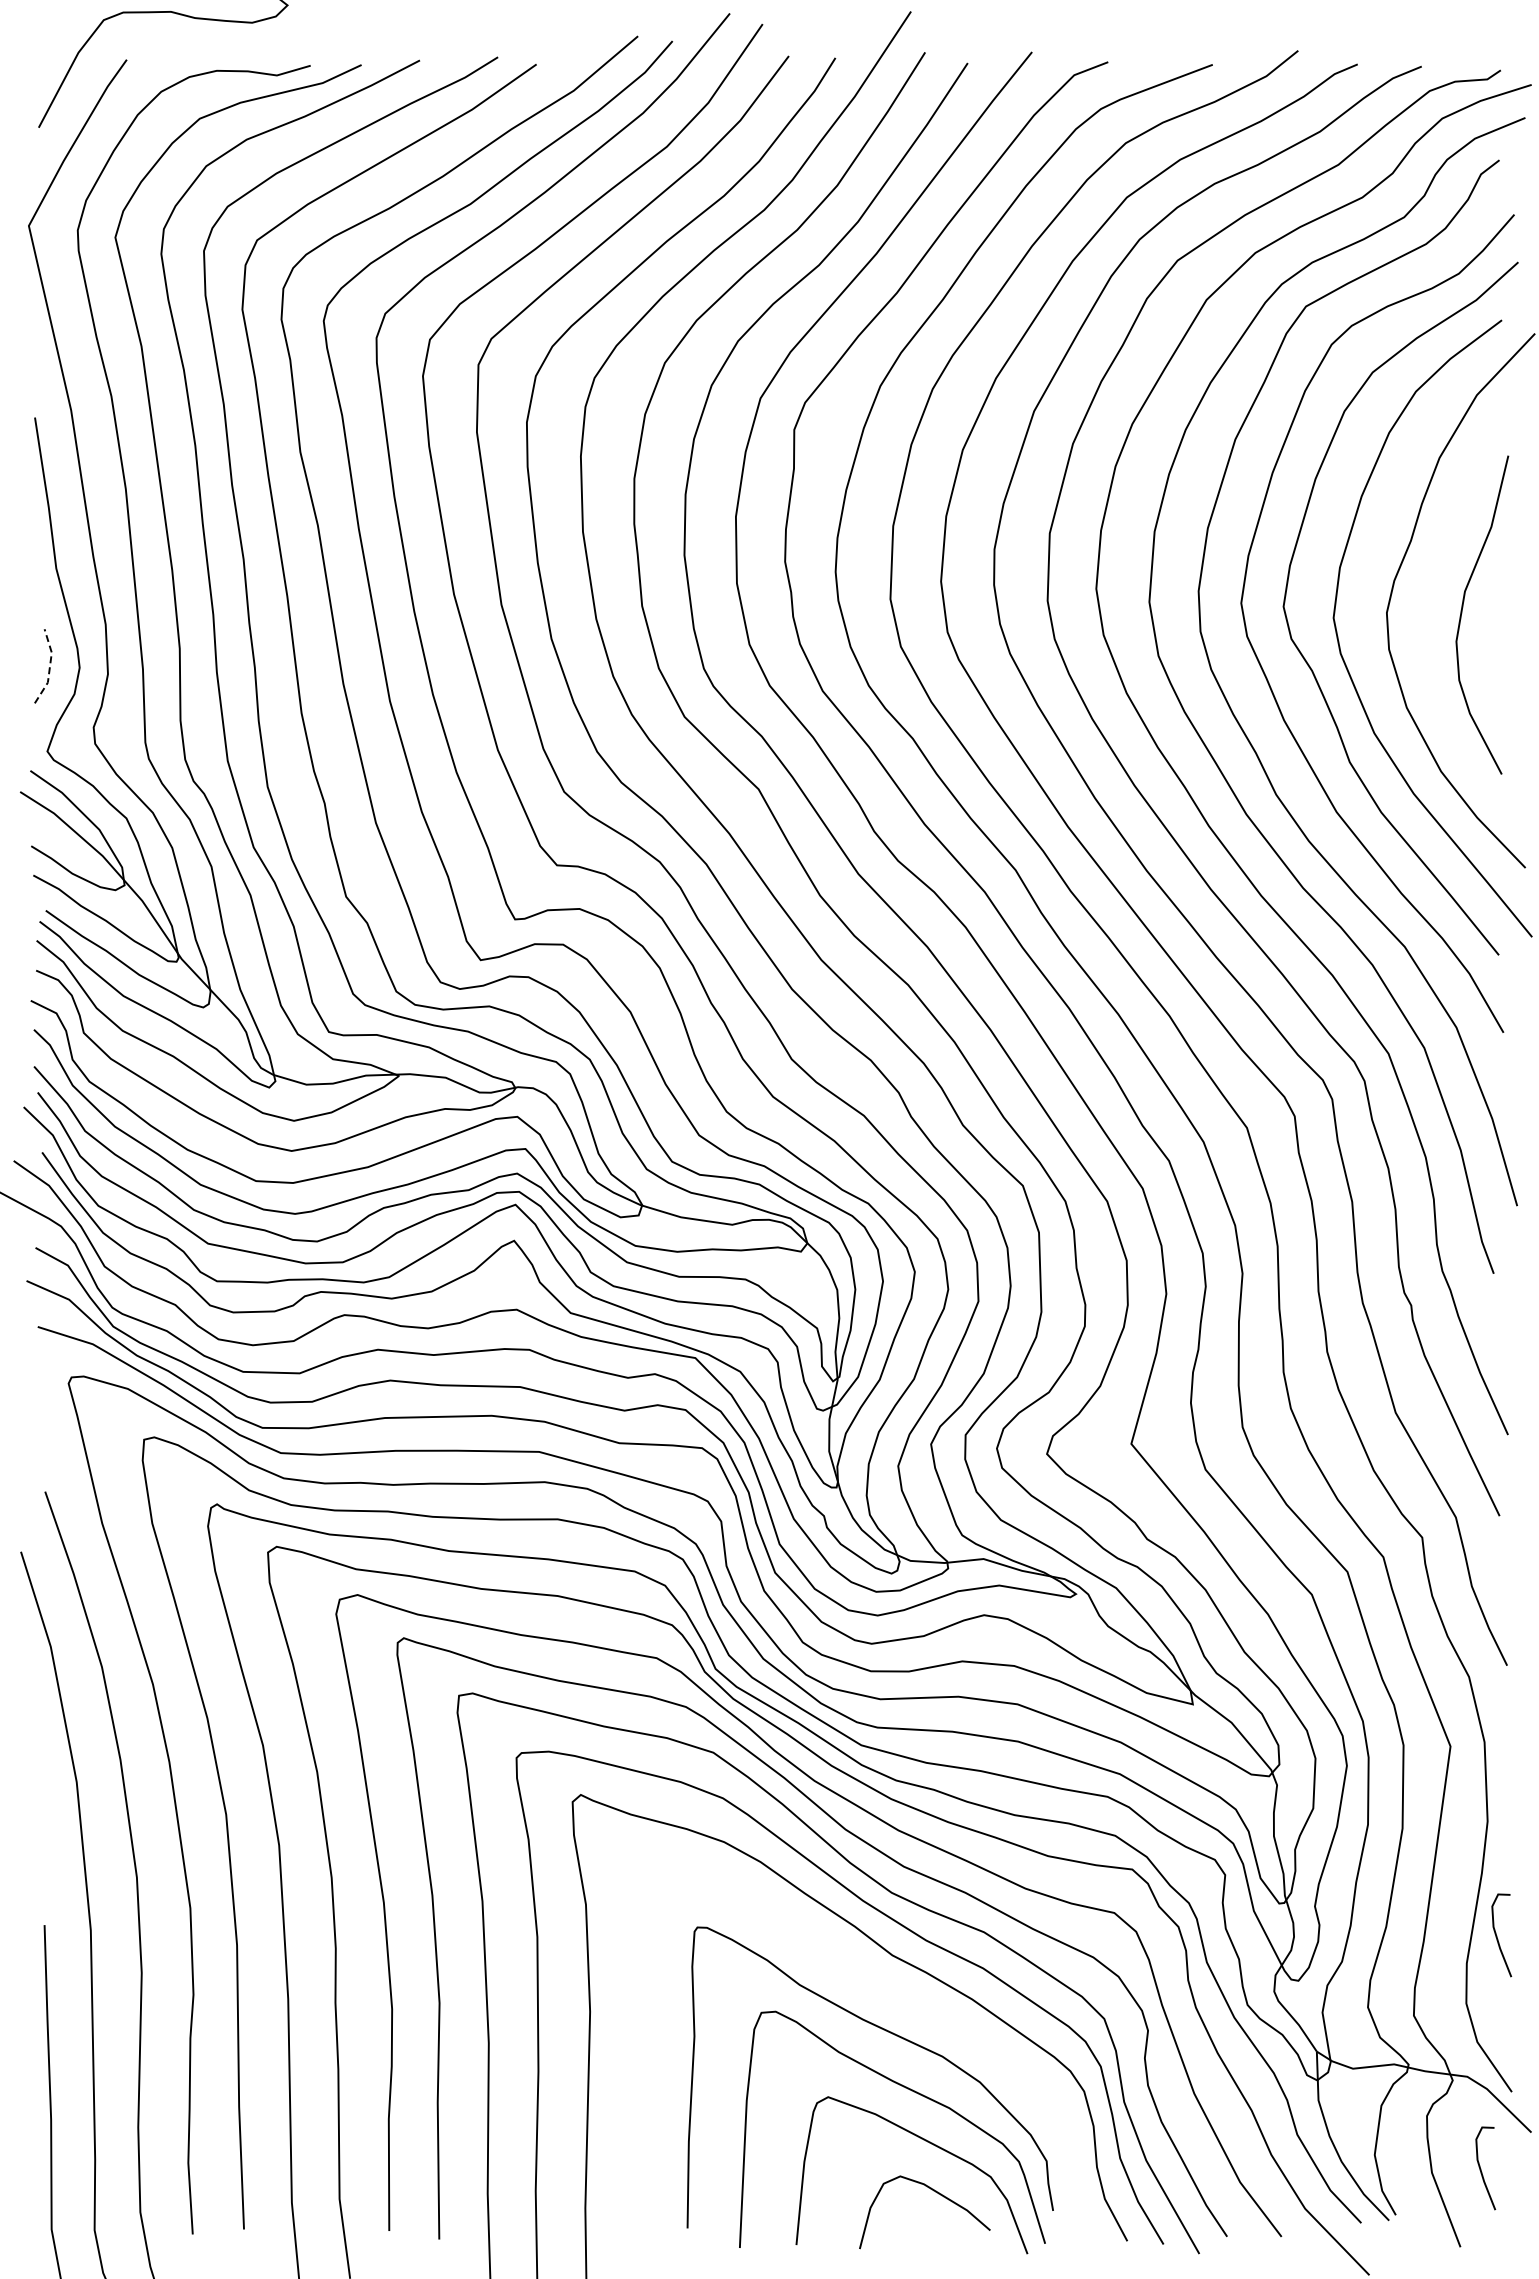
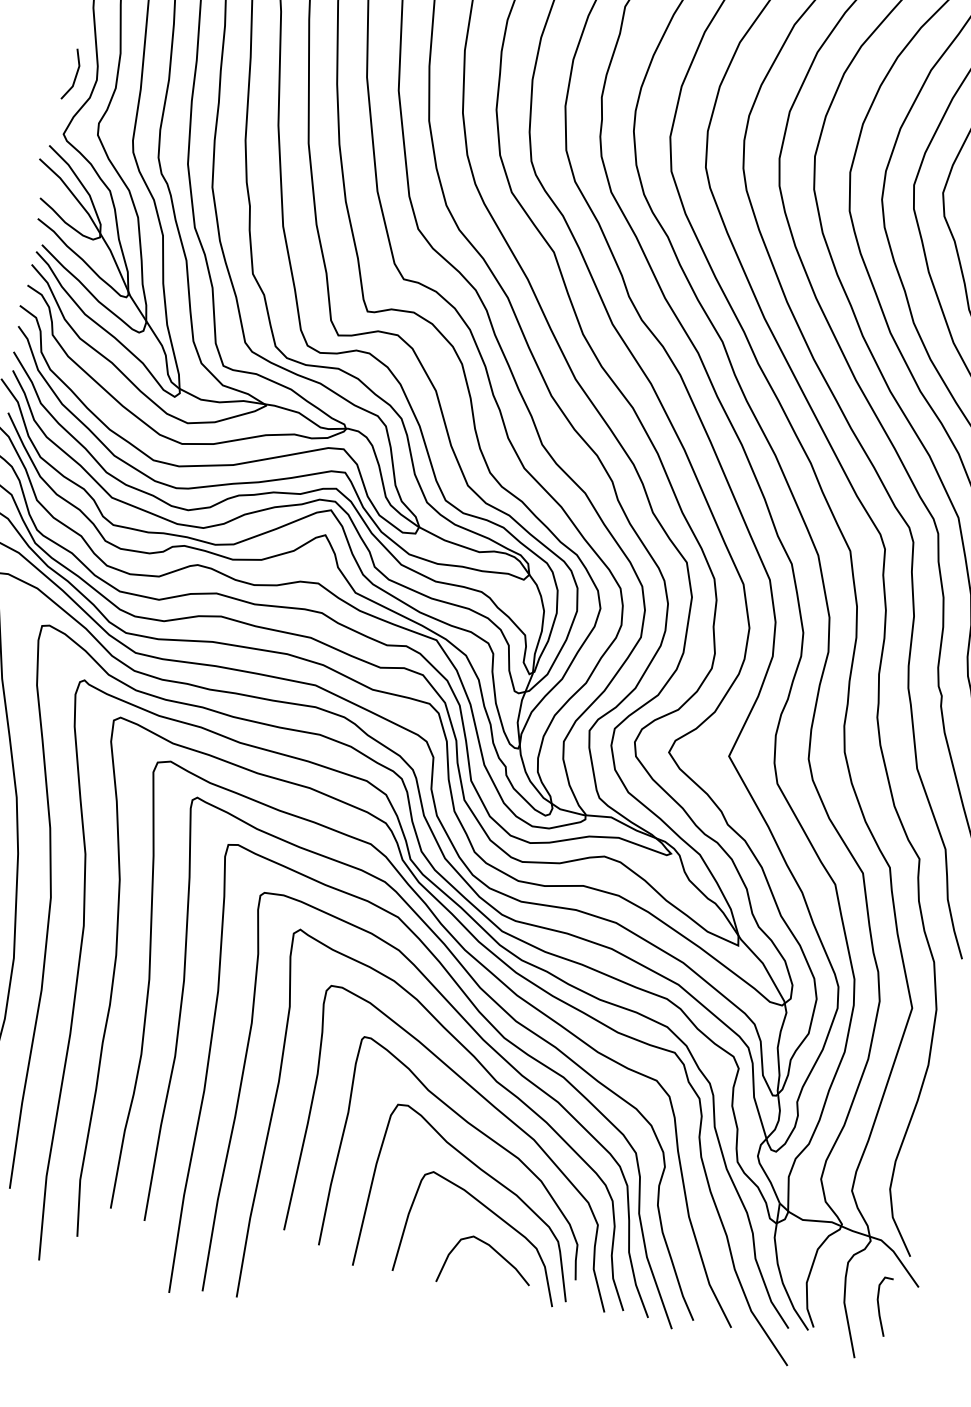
line: (49, 667) -> (75, 76), dashed -> solid
curve: (1497, 1935) -> (920, 1145), removed
curve: (899, 1994) -> (496, 1109), added

